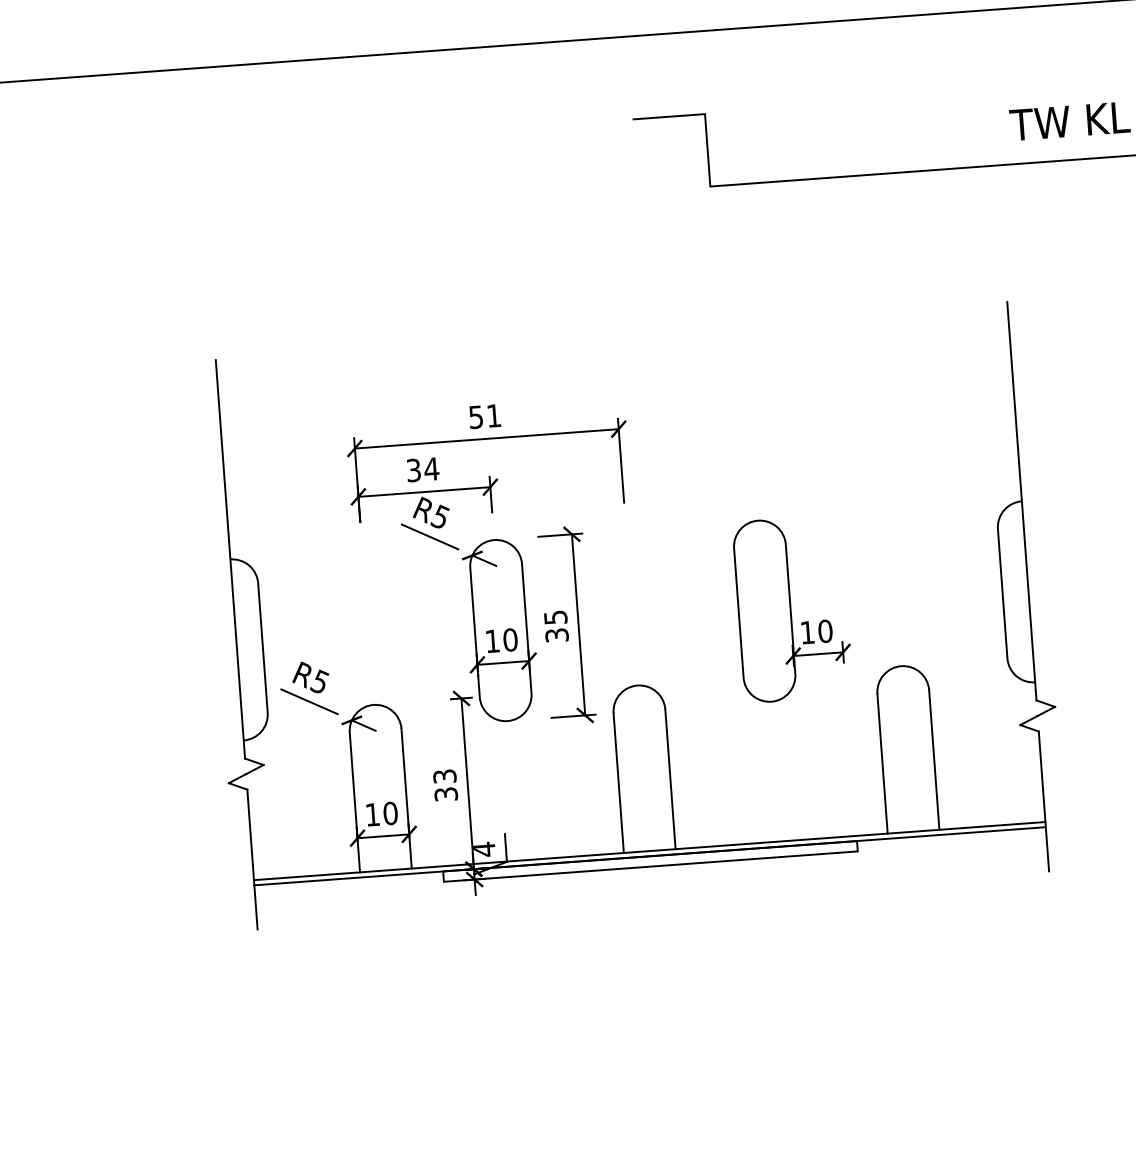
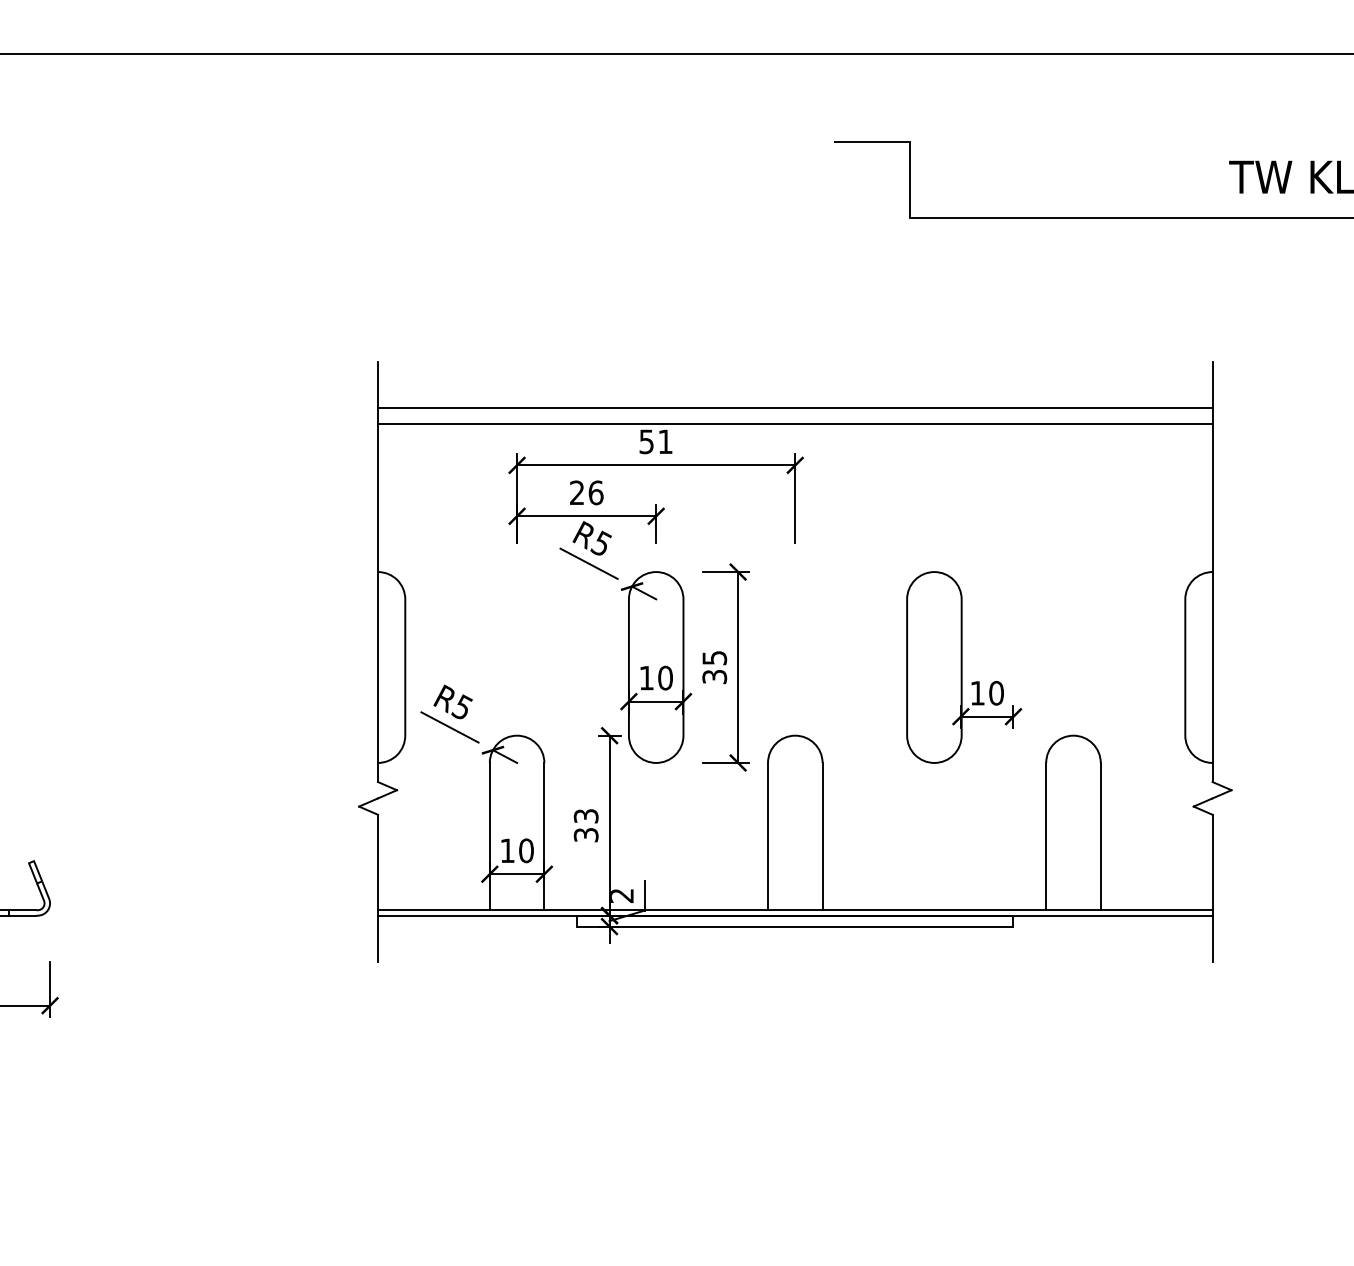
line: (614, 375) -> (795, 408), added
line: (616, 390) -> (795, 424), added
text: (422, 469) -> (586, 492), 34 -> 26
text: (484, 849) -> (622, 895), 4 -> 2

